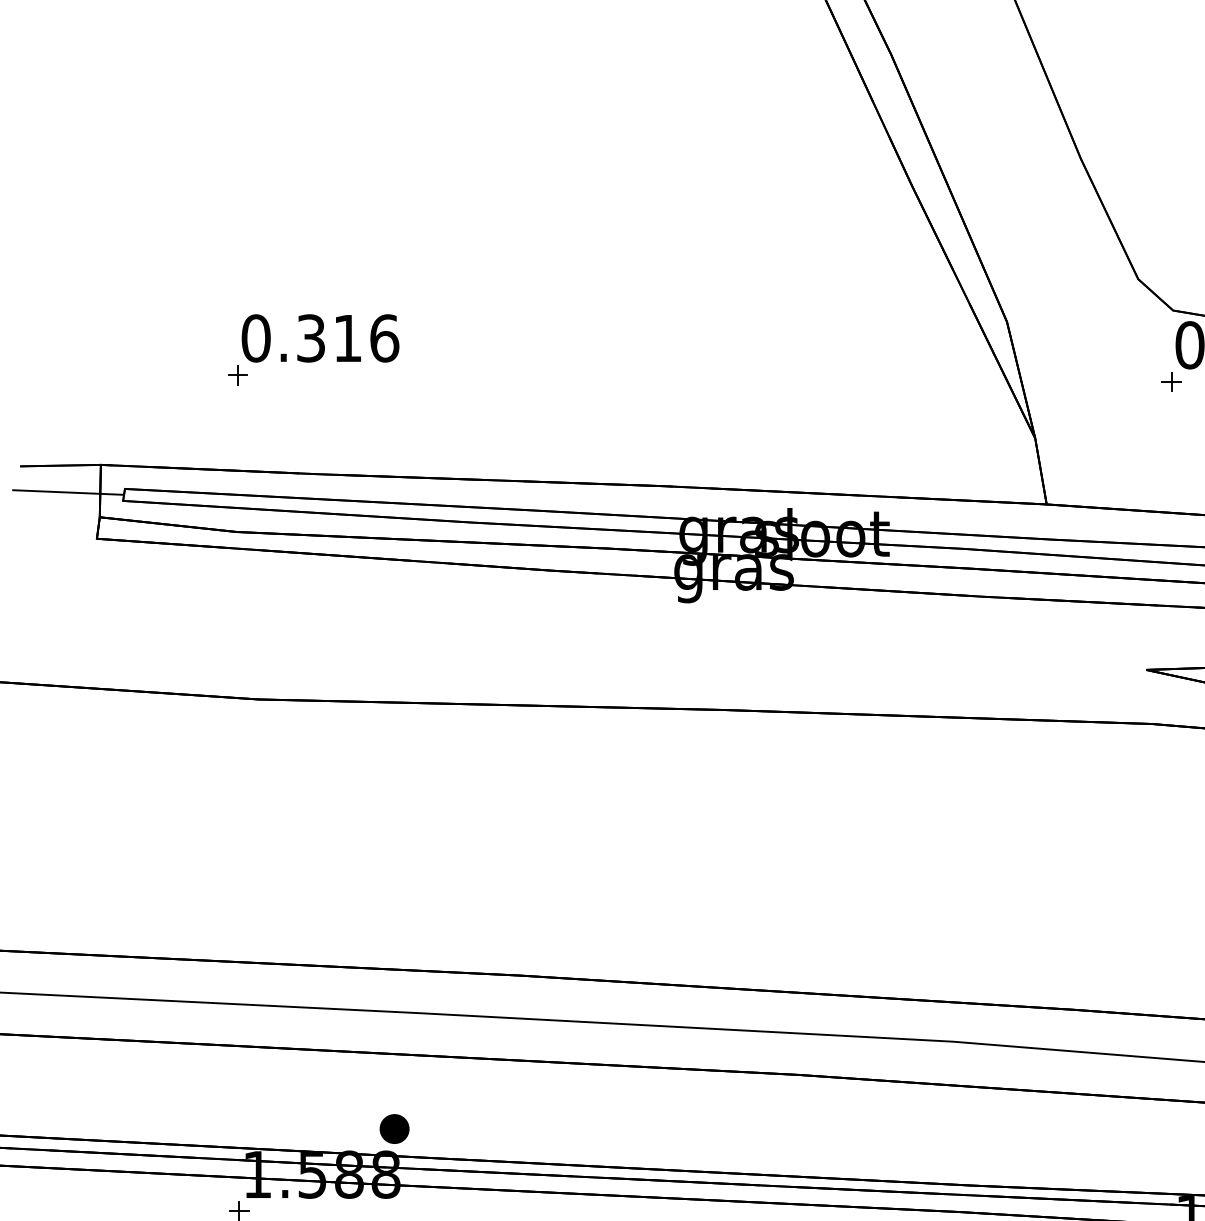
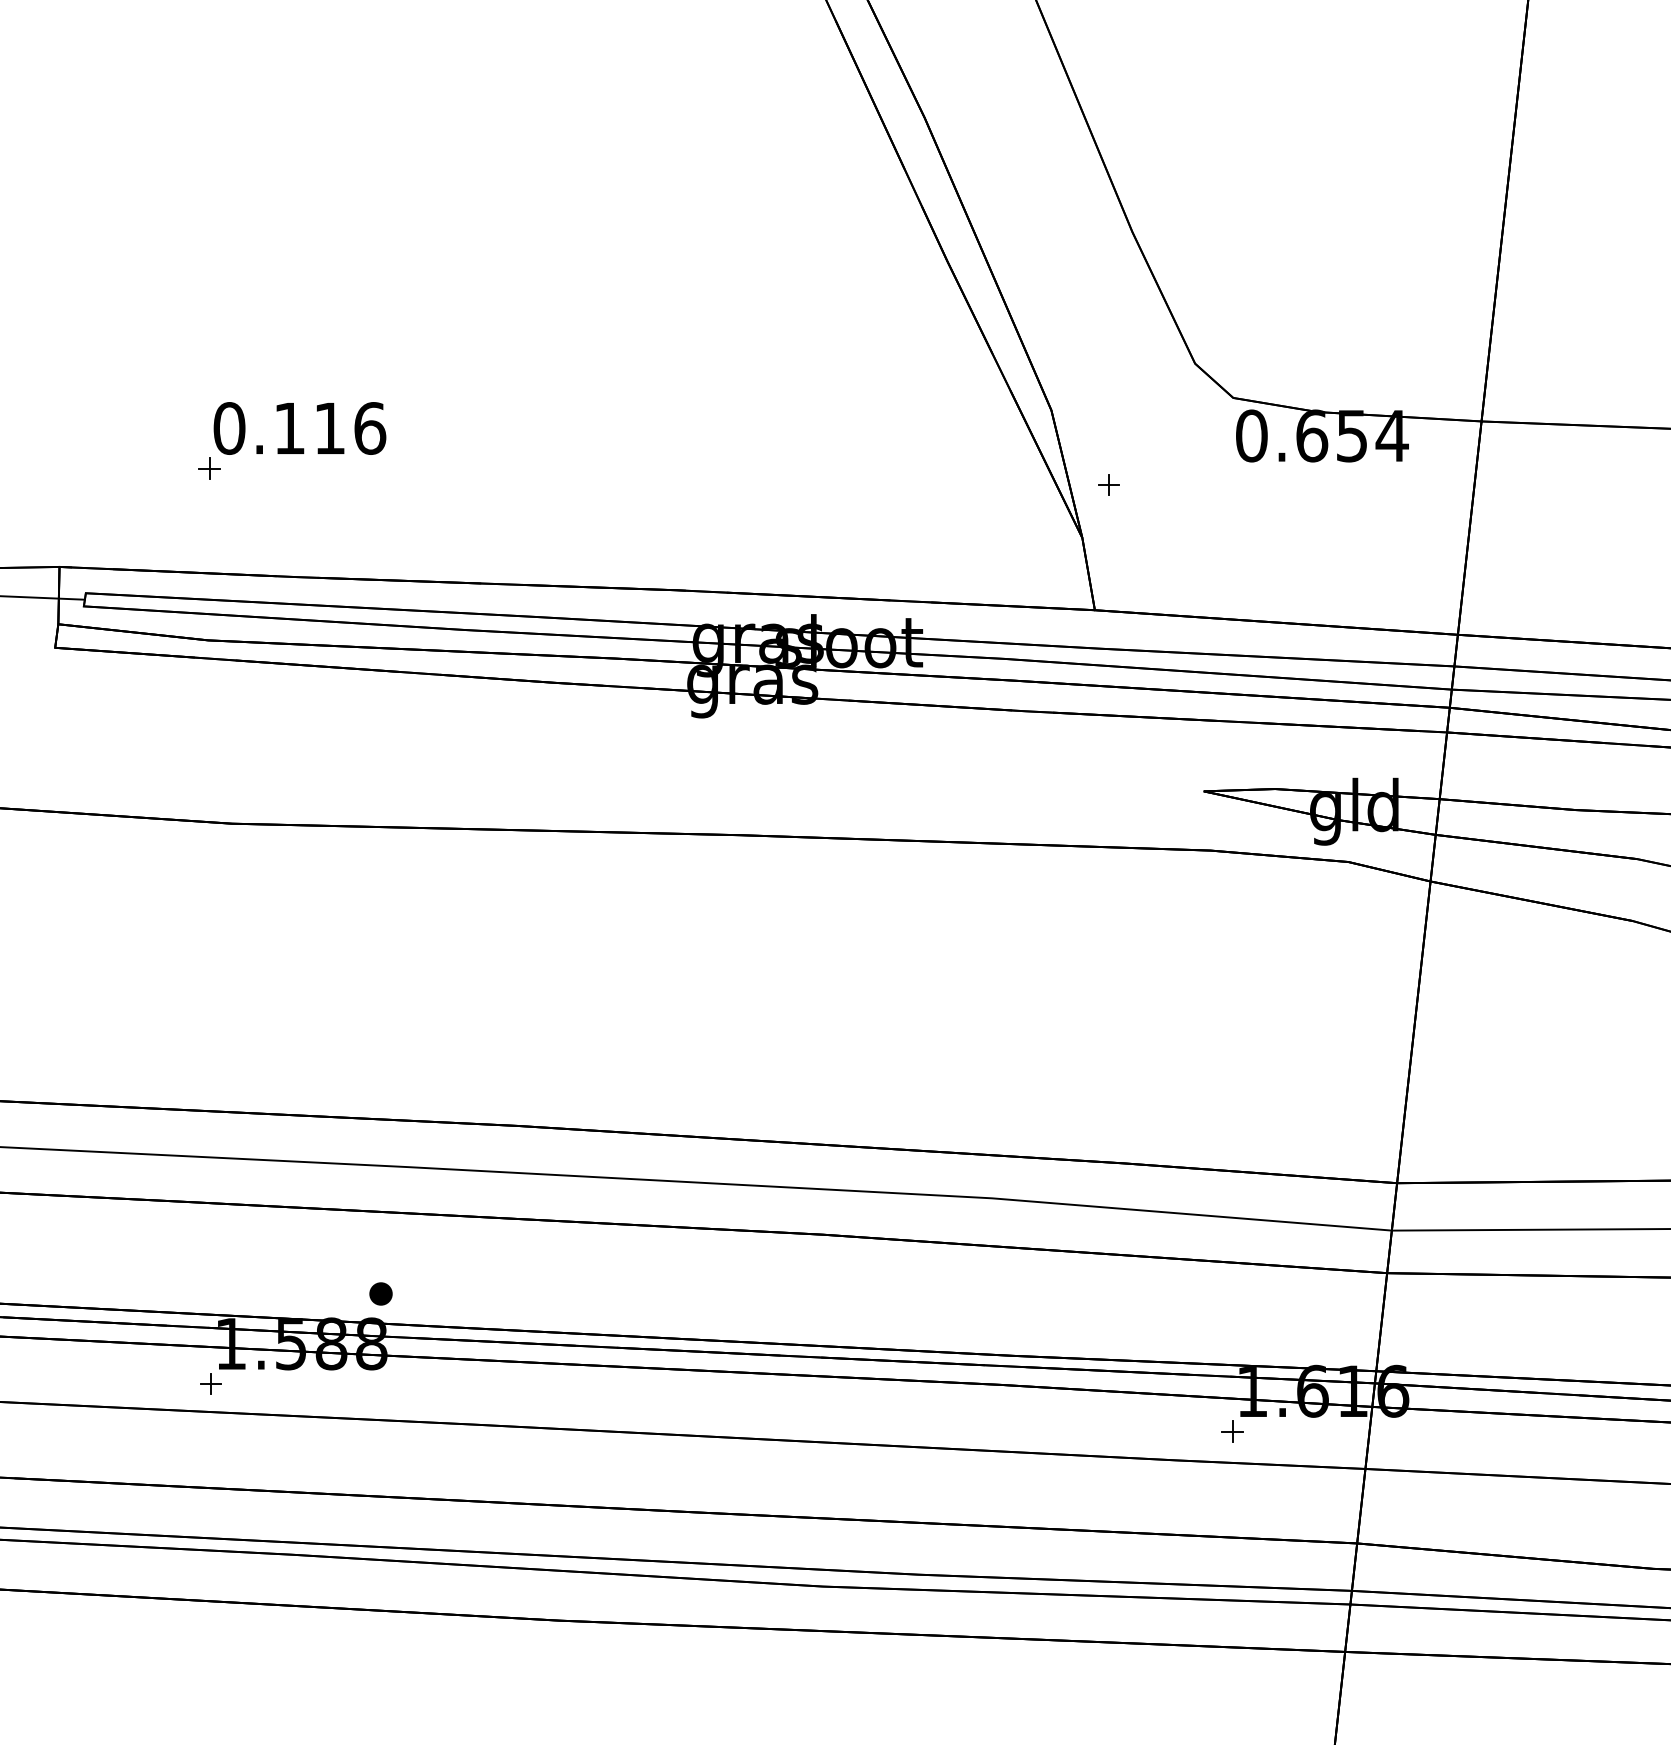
text: (310, 338) -> (289, 428), 0.316 -> 0.116
part: (1171, 381) -> (1108, 484), moved
part: (394, 1128) -> (380, 1293), size x0.7

